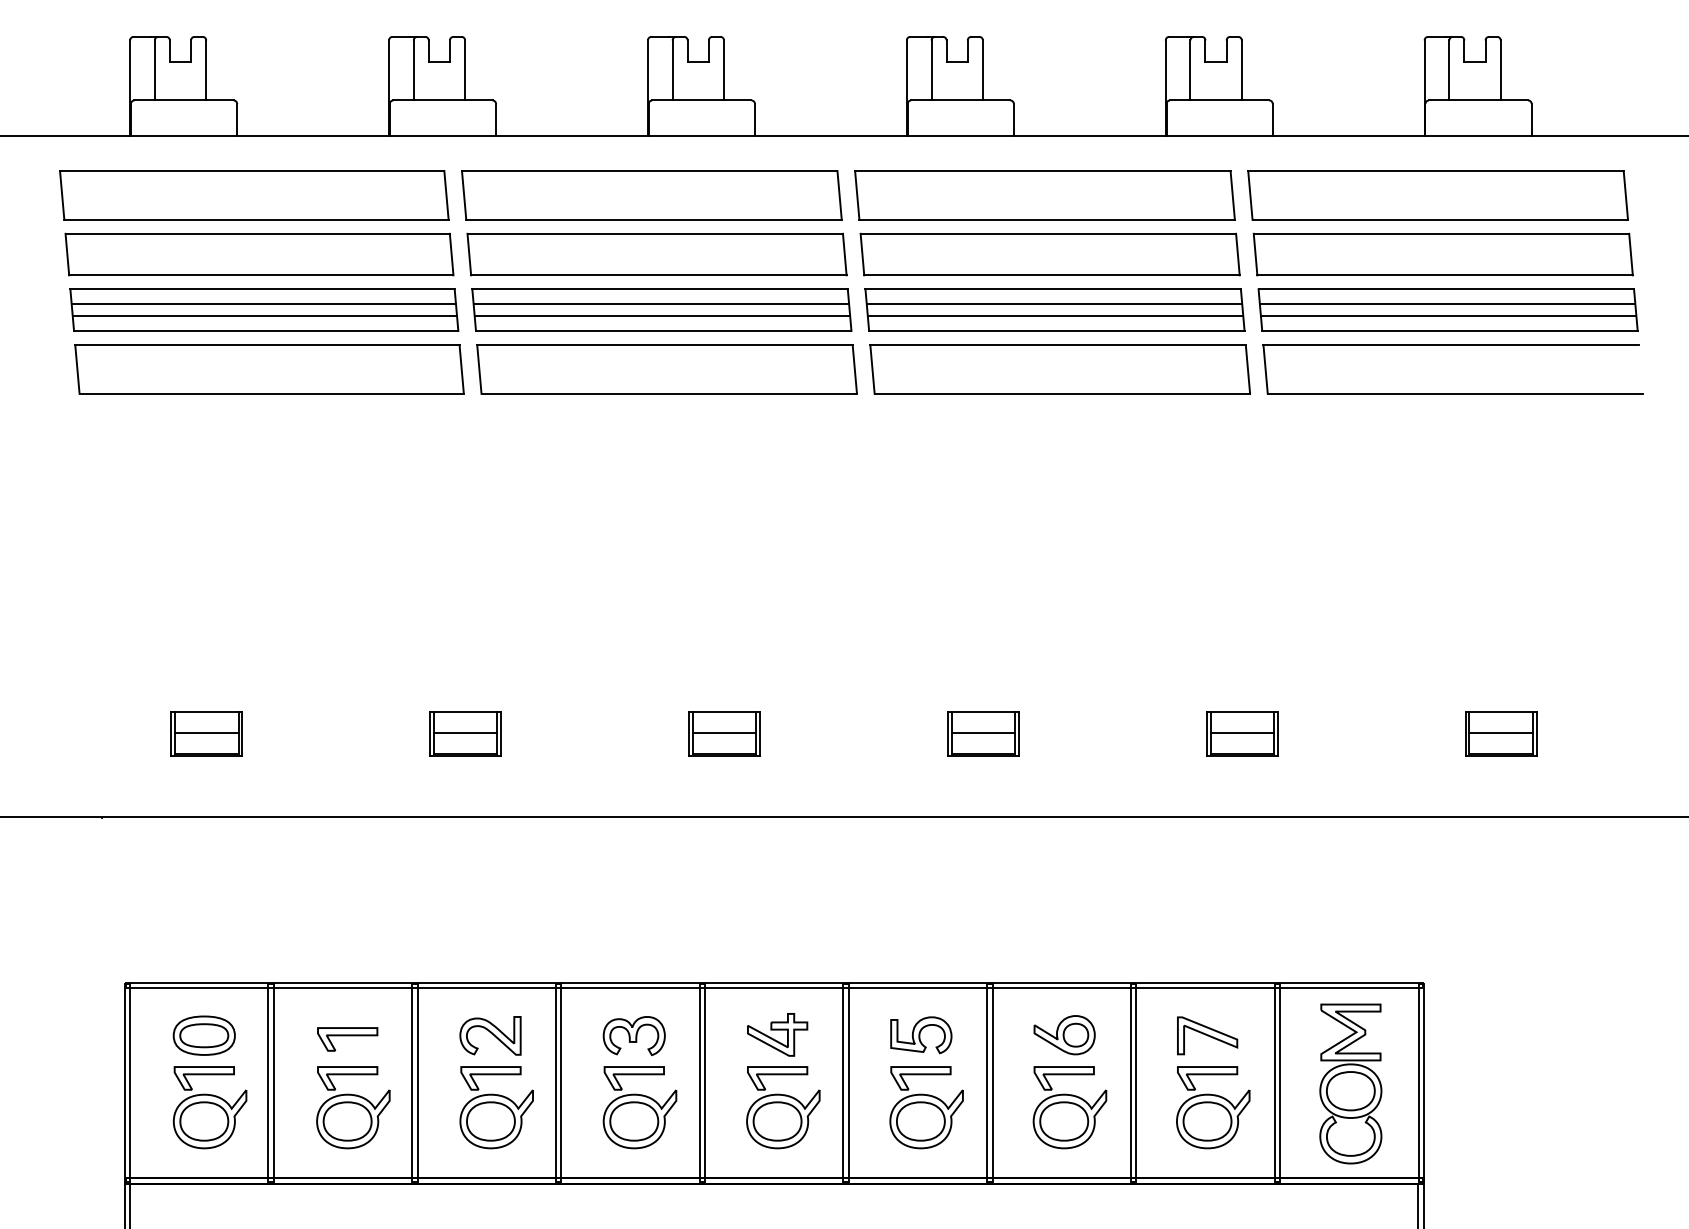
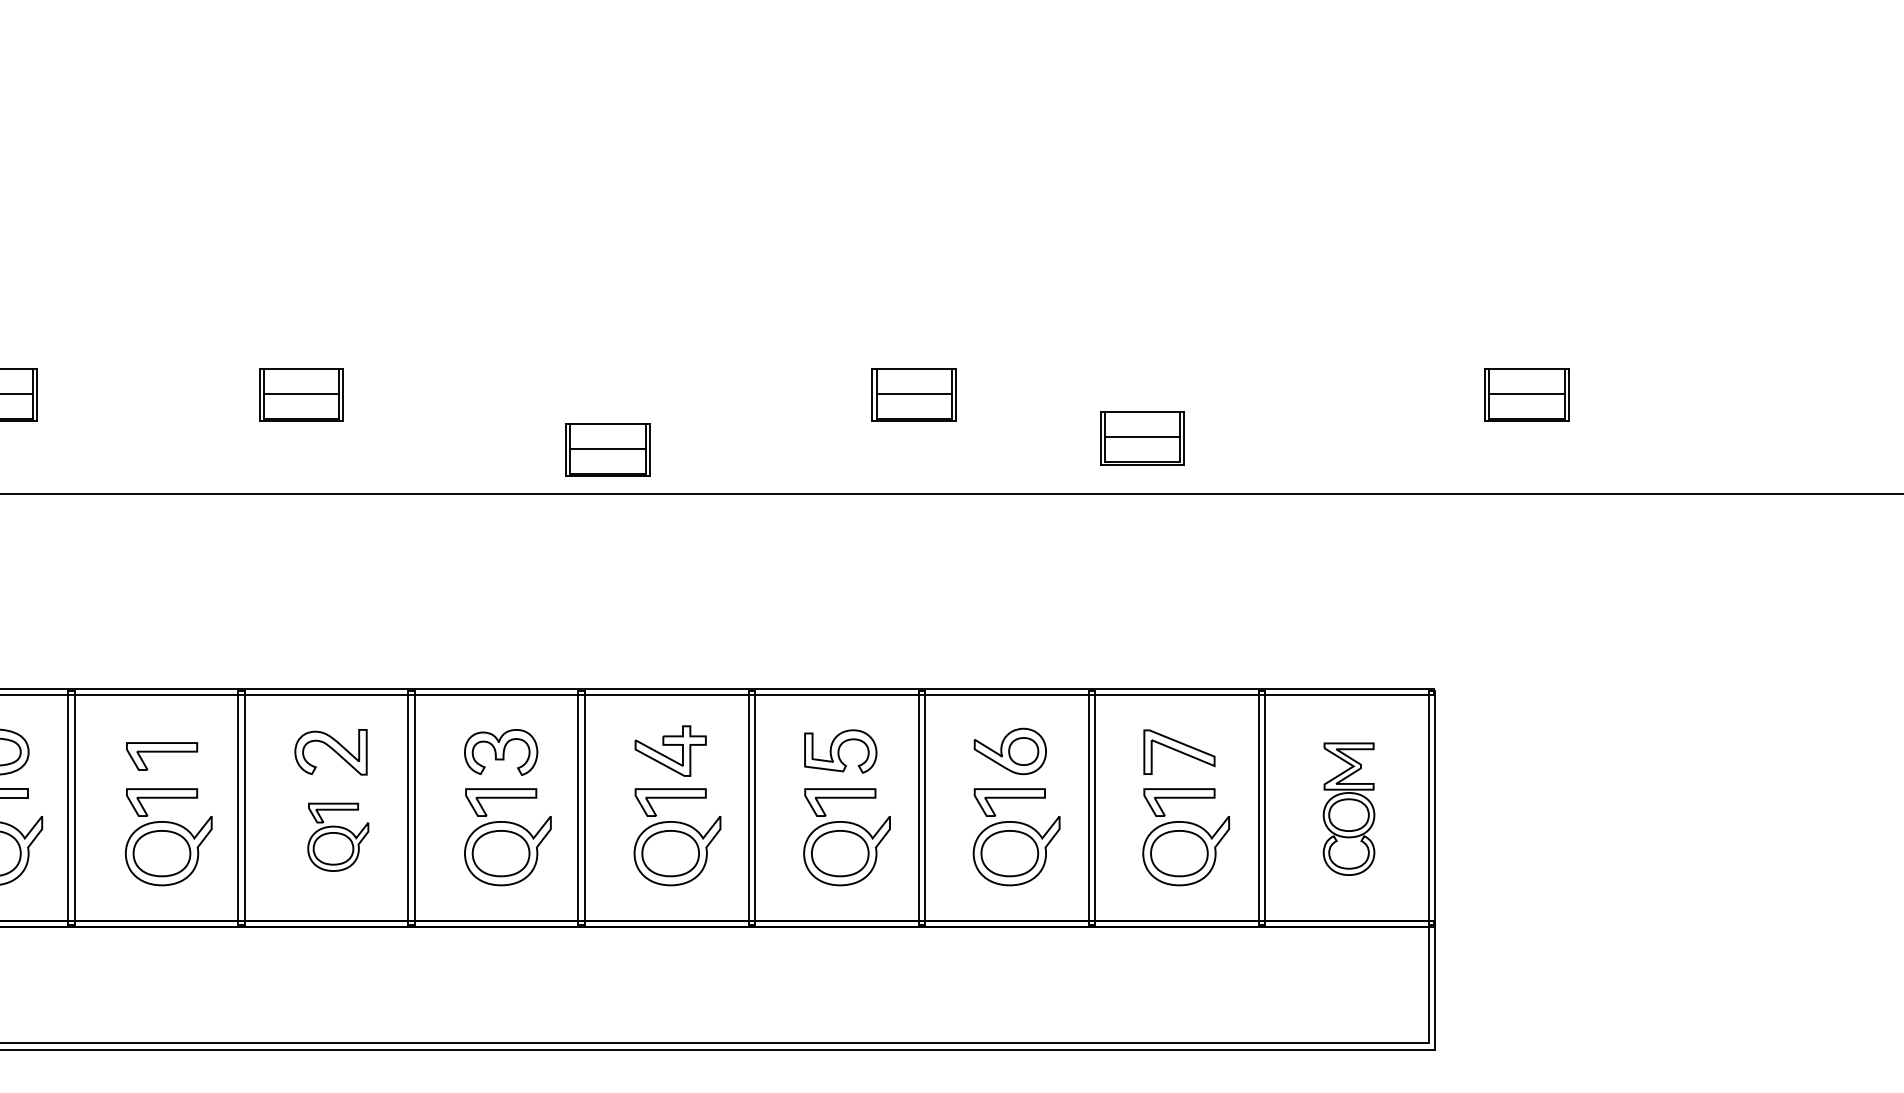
part: (724, 733) -> (607, 450), moved
part: (1242, 733) -> (1142, 438), moved
part: (1350, 1083) -> (1348, 808), size x0.7
part: (496, 1107) -> (338, 837), size x0.7

